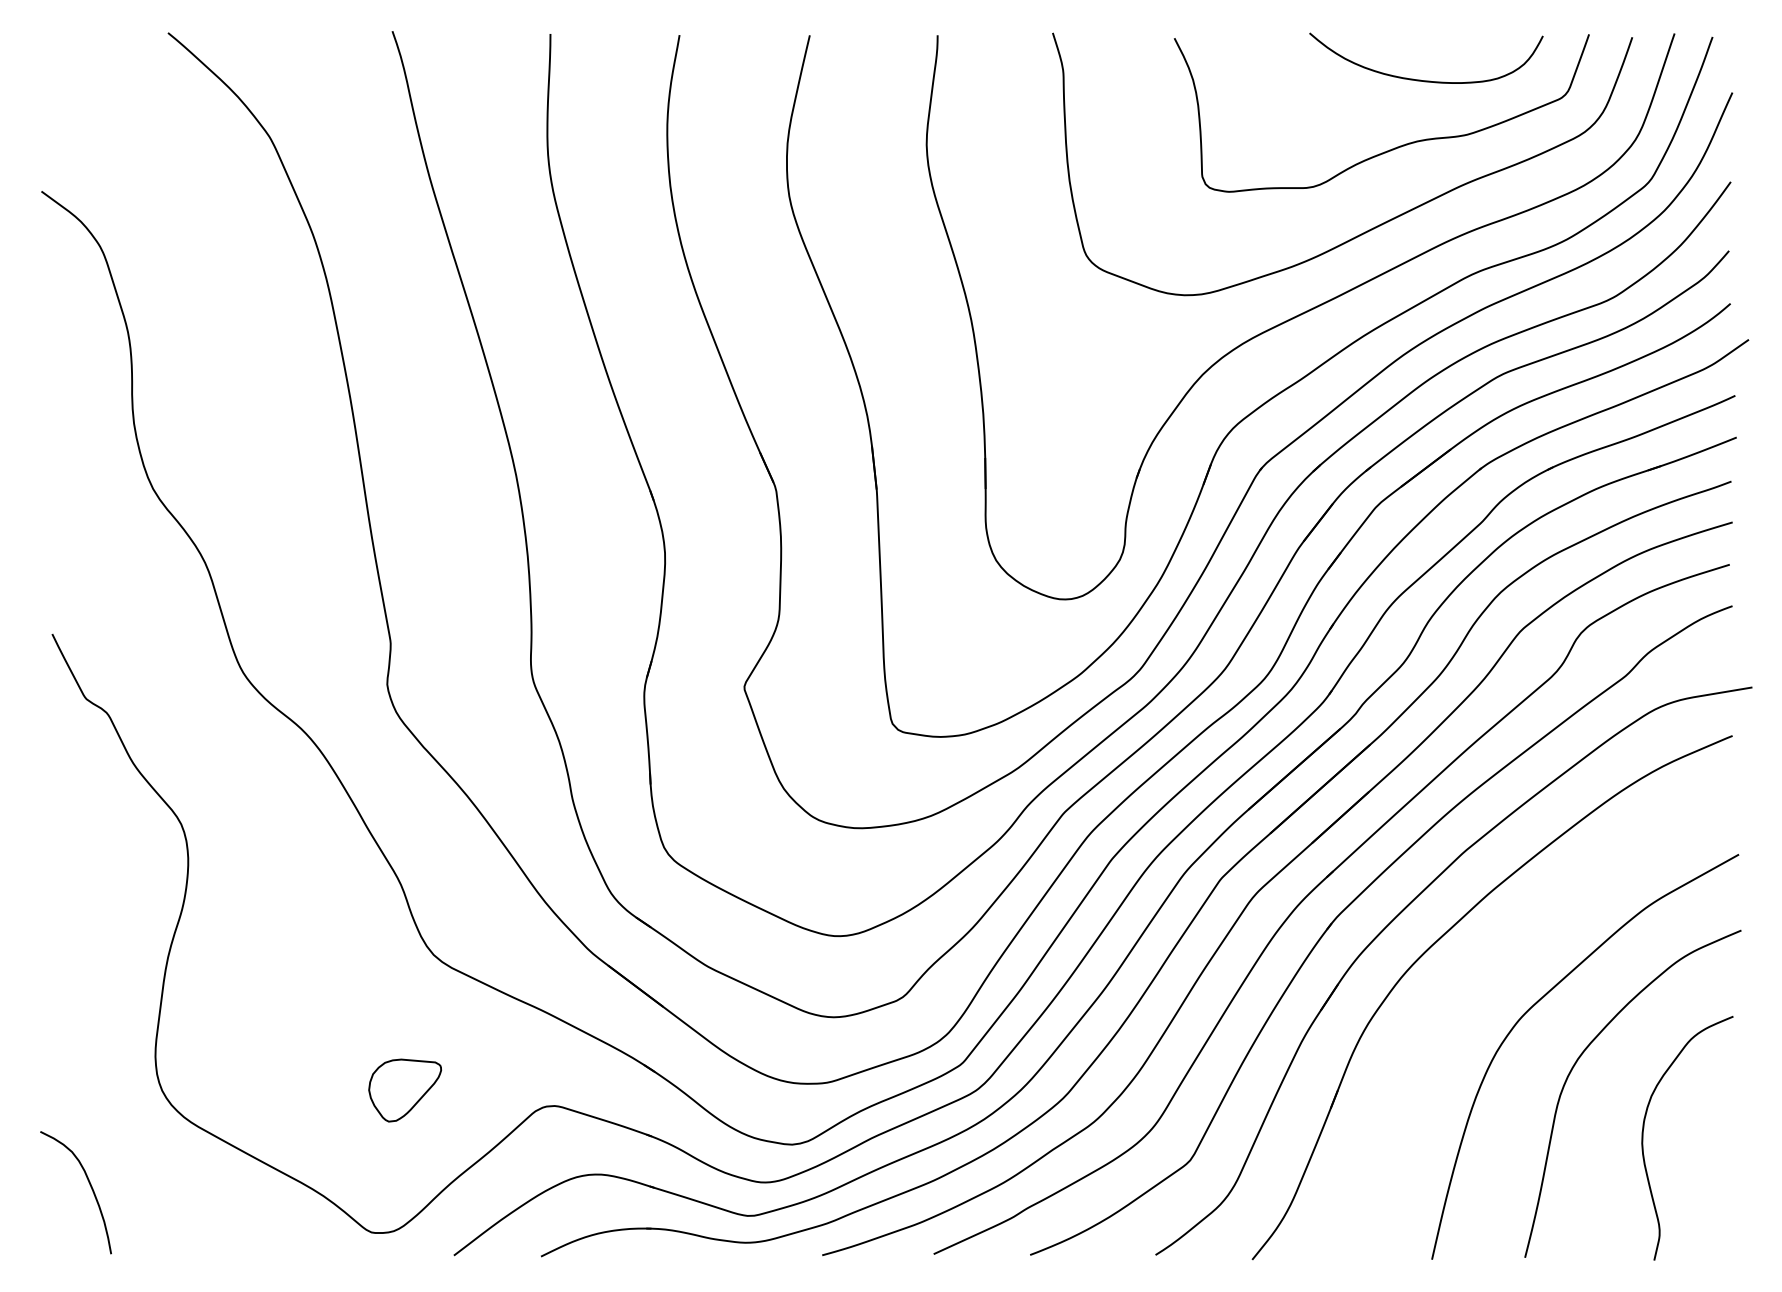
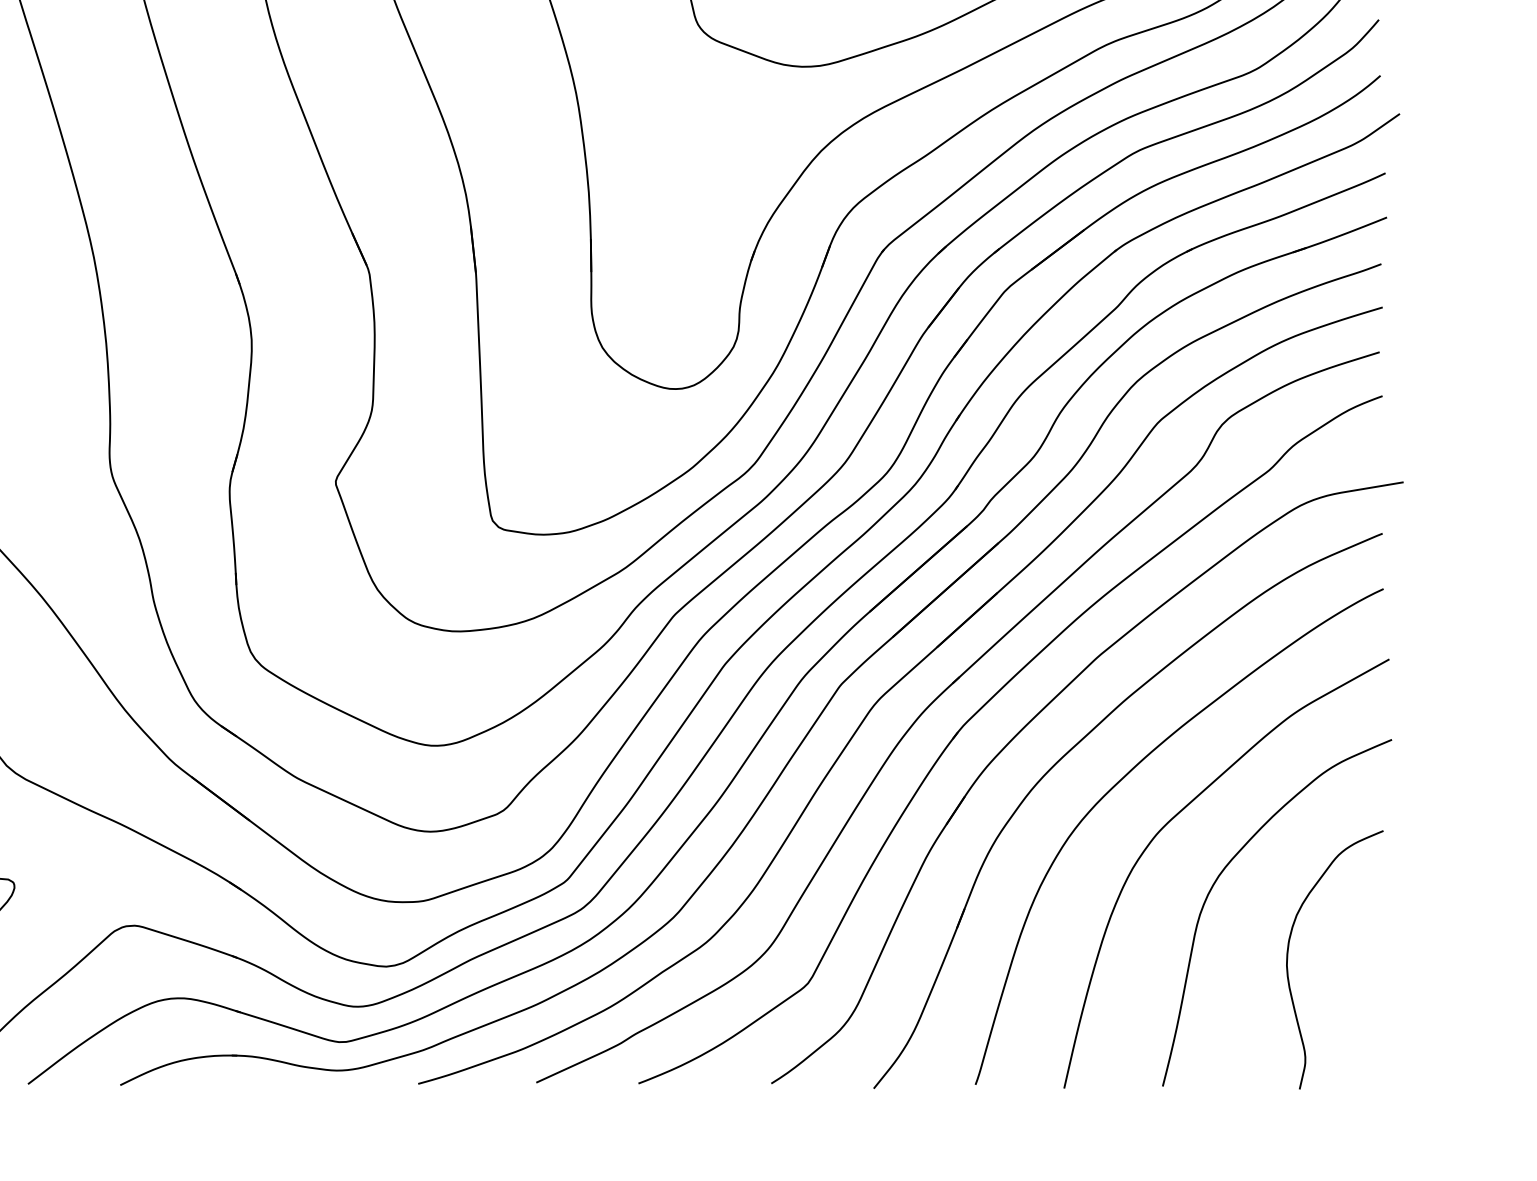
curve: (1487, 968) -> (1122, 780), added

